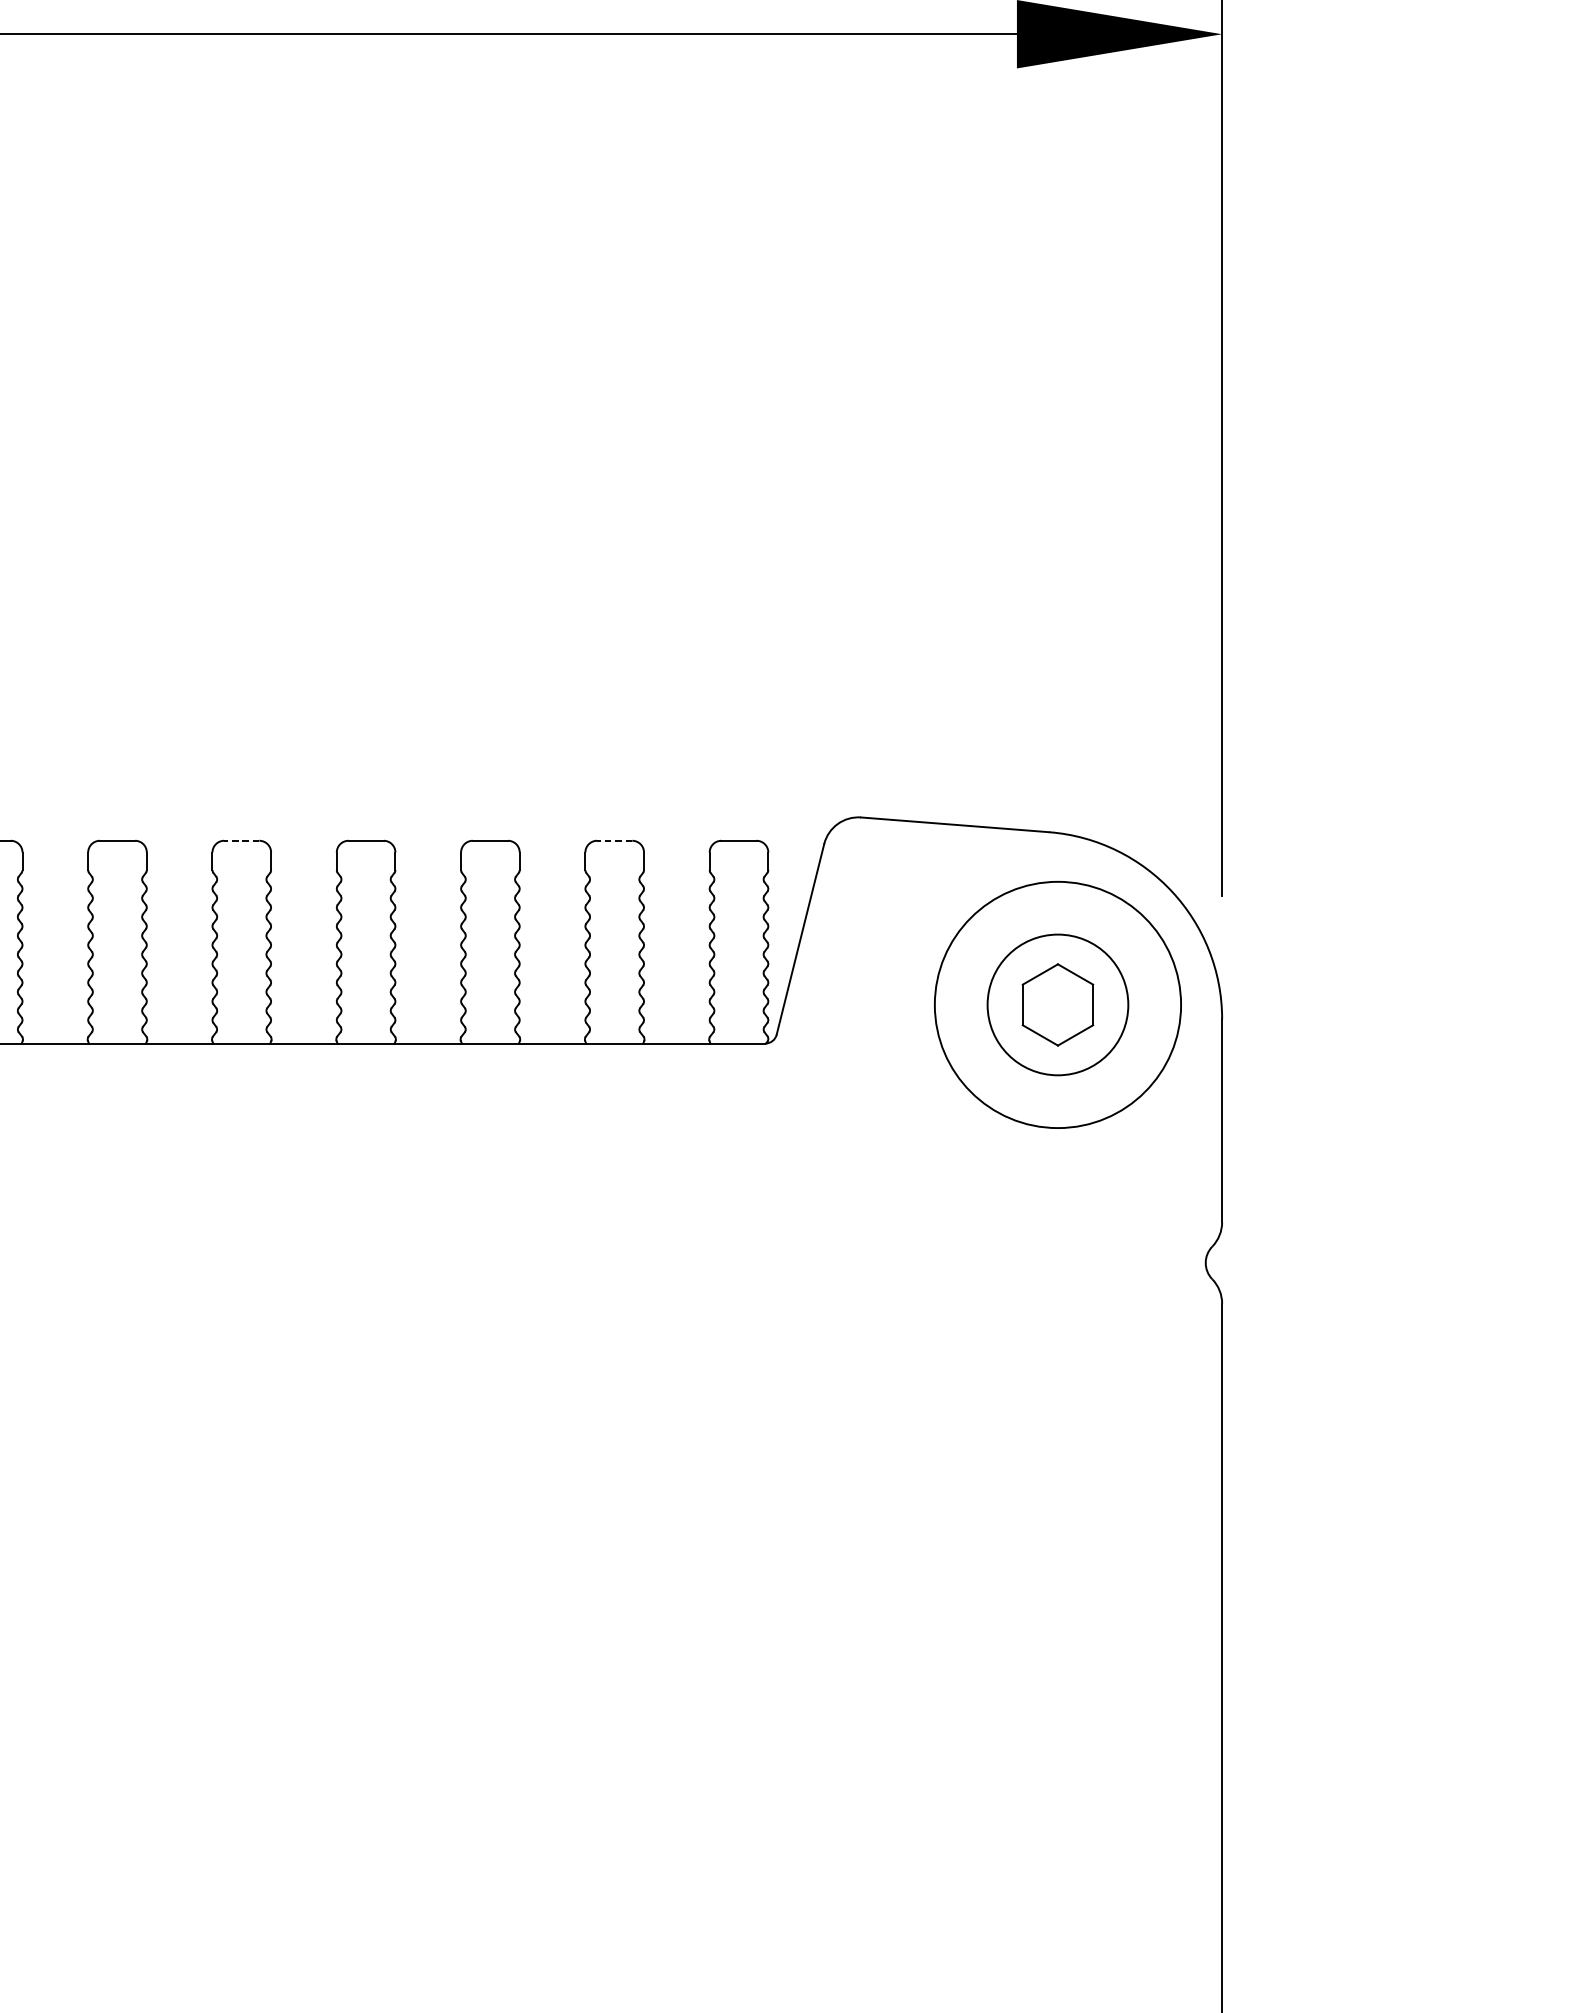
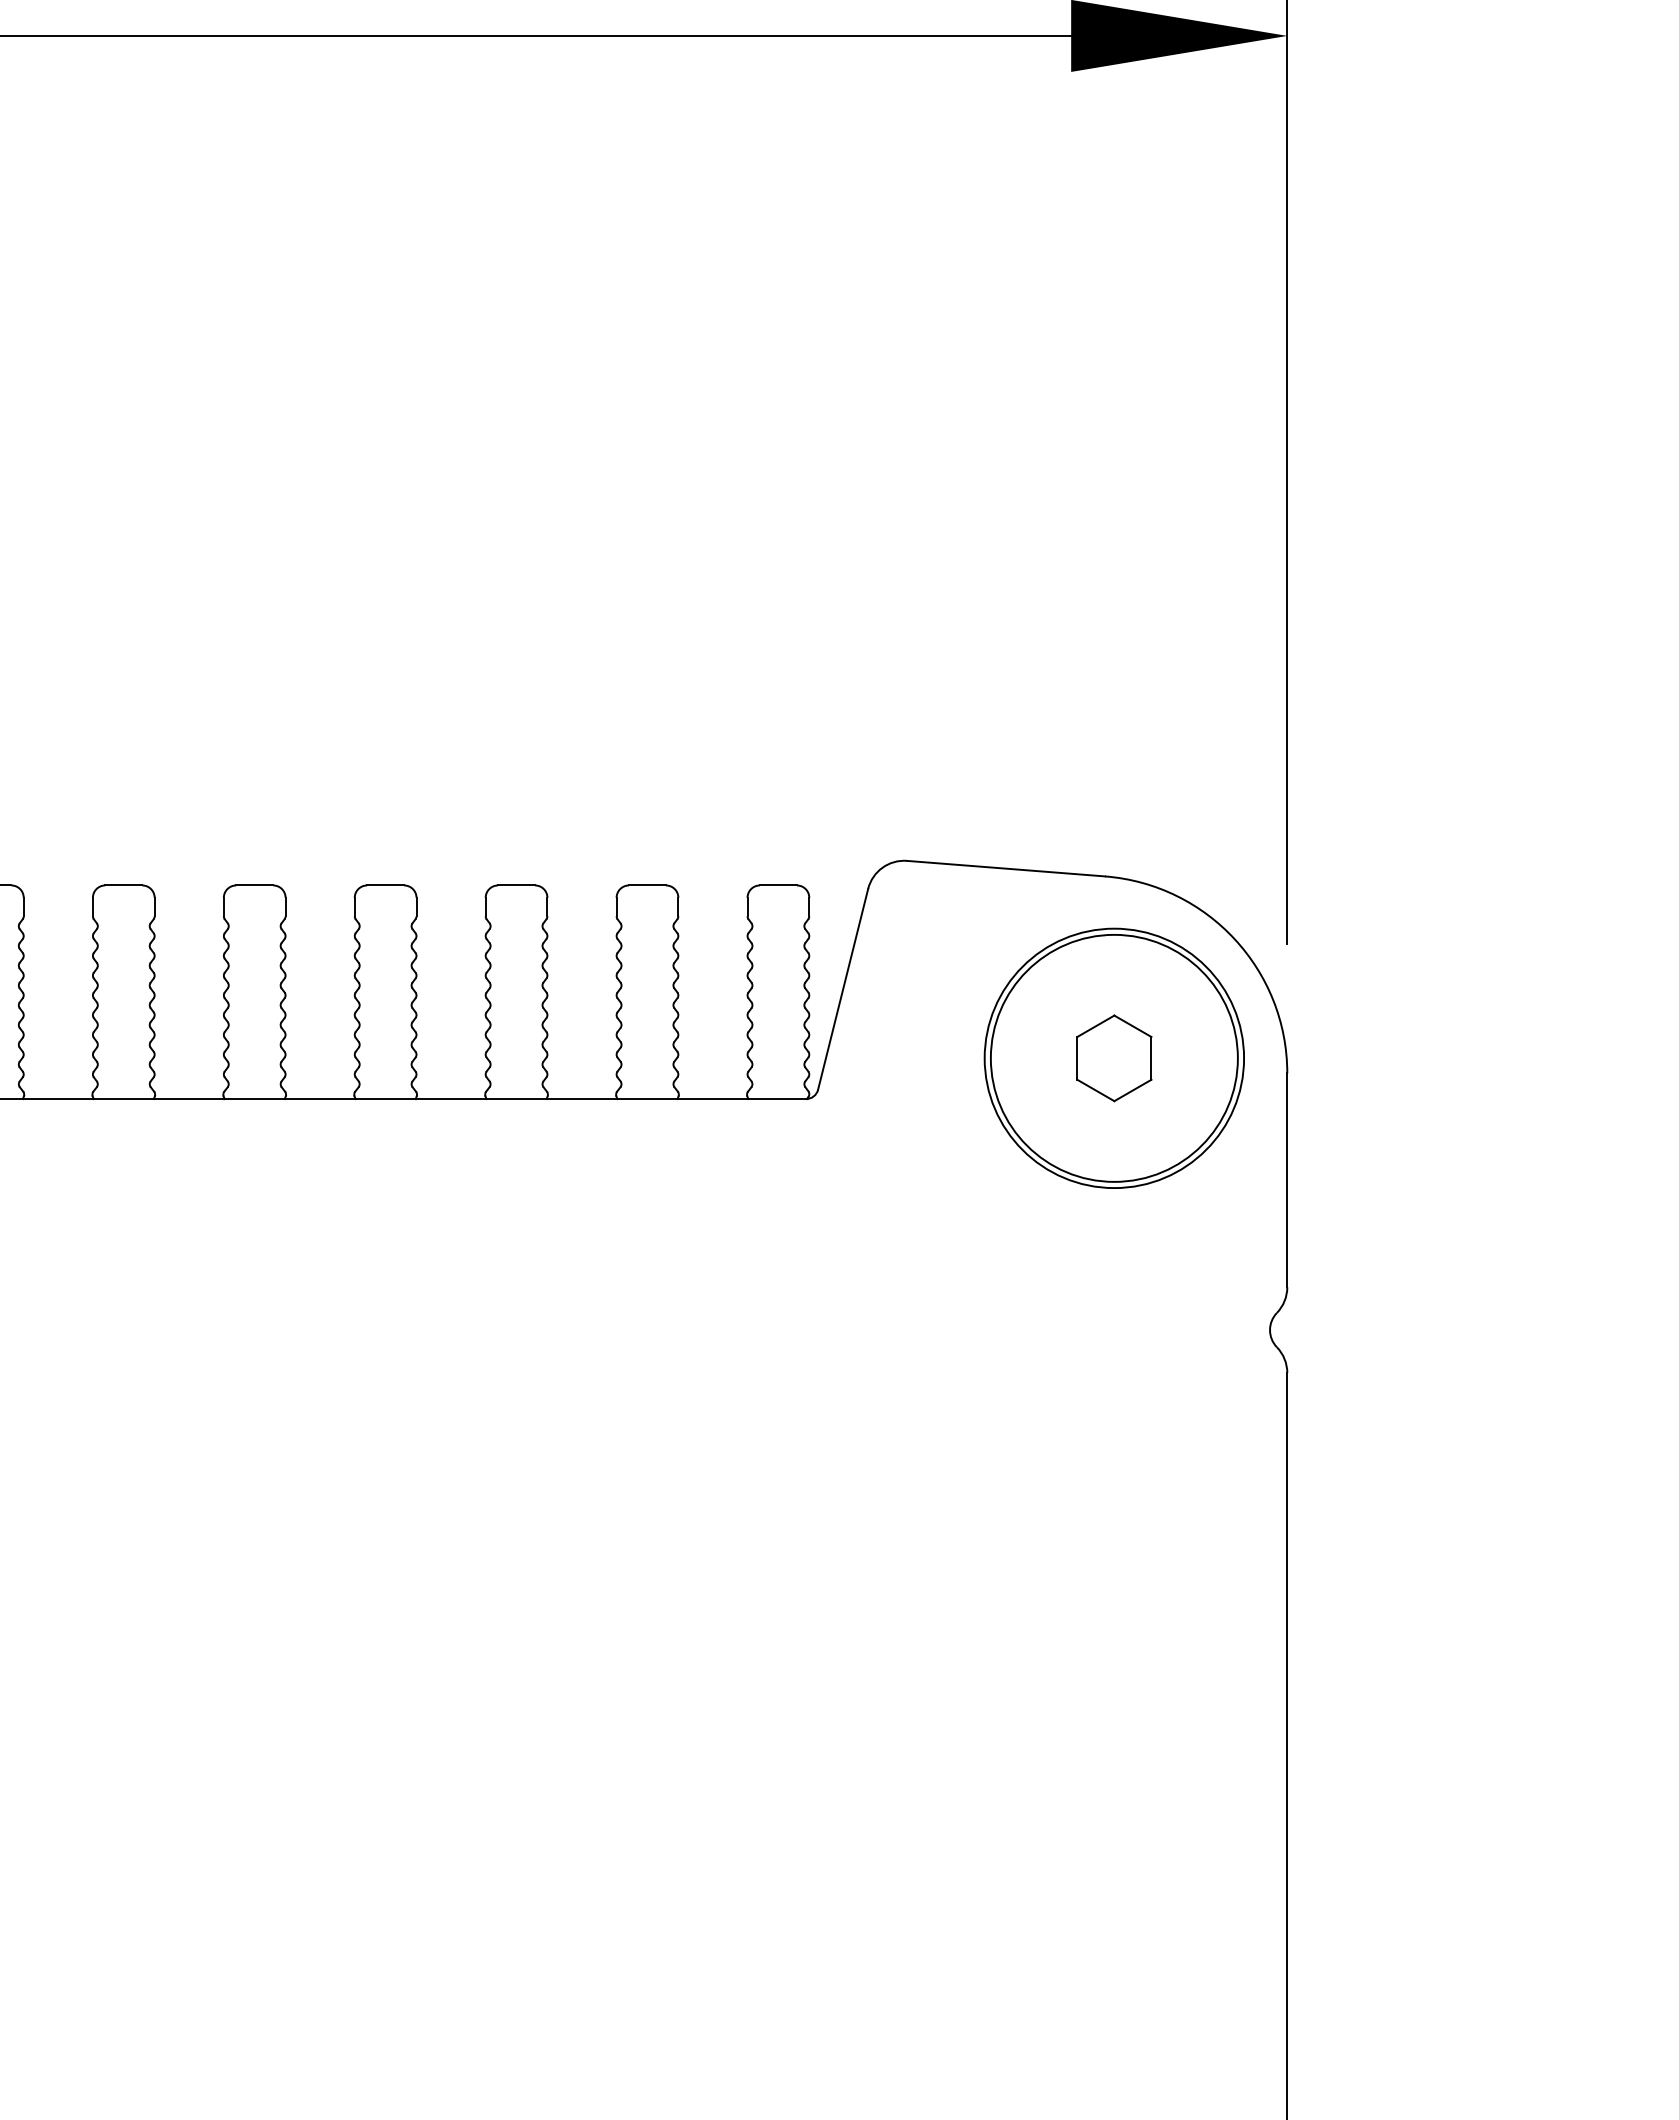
line: (241, 840) -> (254, 885), dashed -> solid
line: (614, 840) -> (647, 885), dashed -> solid
circle: (1057, 1004) -> (1113, 1057), size x1.67

